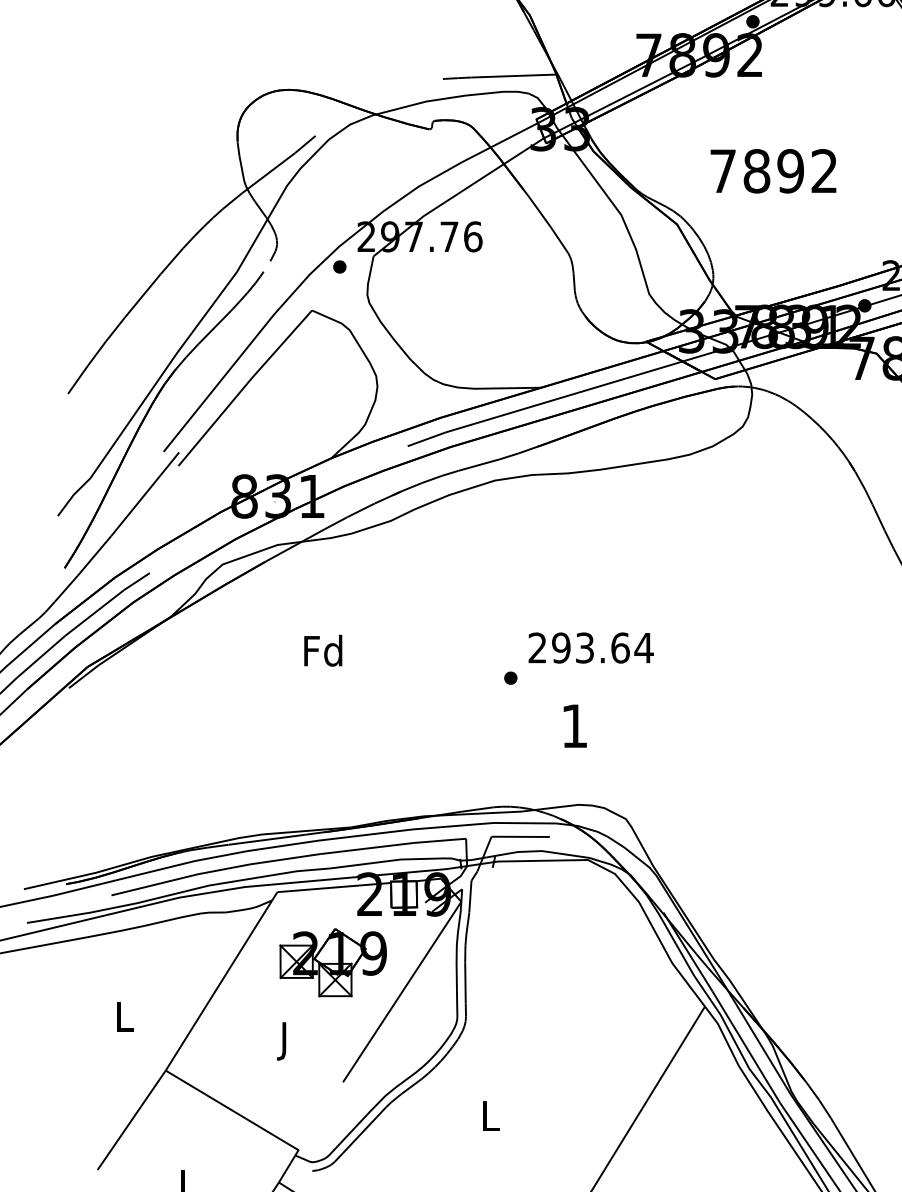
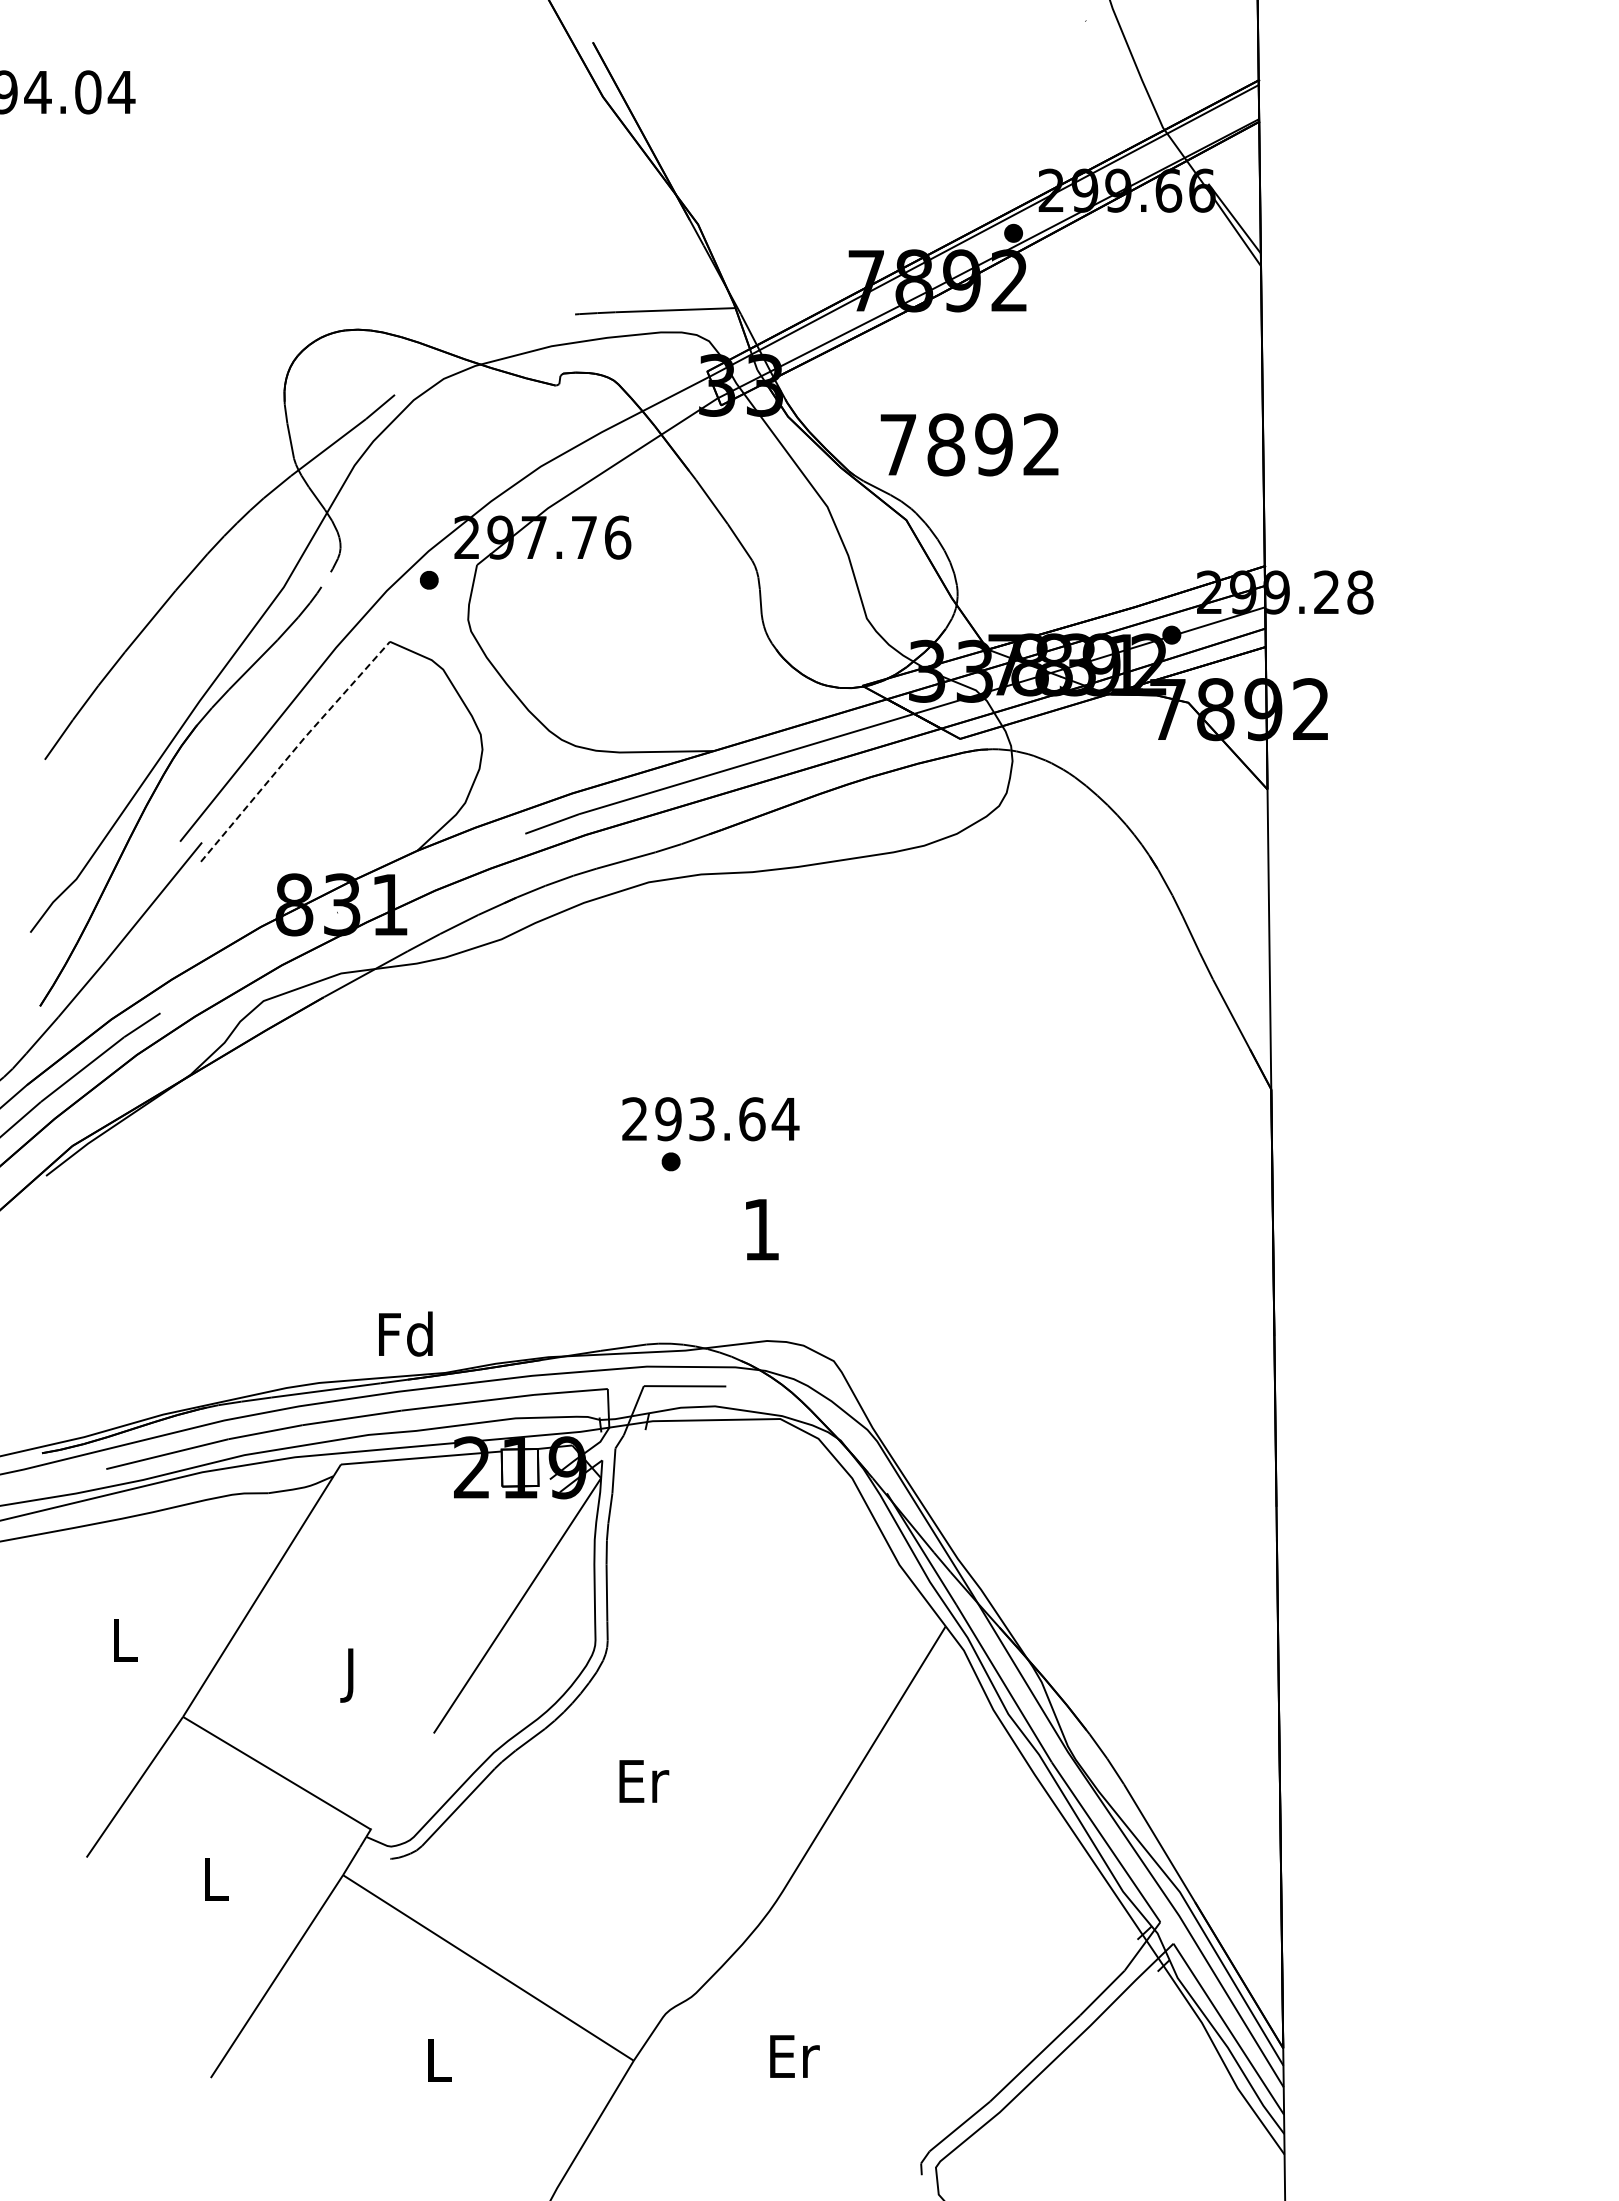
text: (773, 171) -> (969, 444), moved
line: (244, 386) -> (294, 749), solid -> dashed
text: (590, 648) -> (710, 1119), moved
text: (323, 650) -> (405, 1333), moved
part: (332, 962) -> (419, 1563), removed
text: (492, 1116) -> (644, 1781), L -> Er

